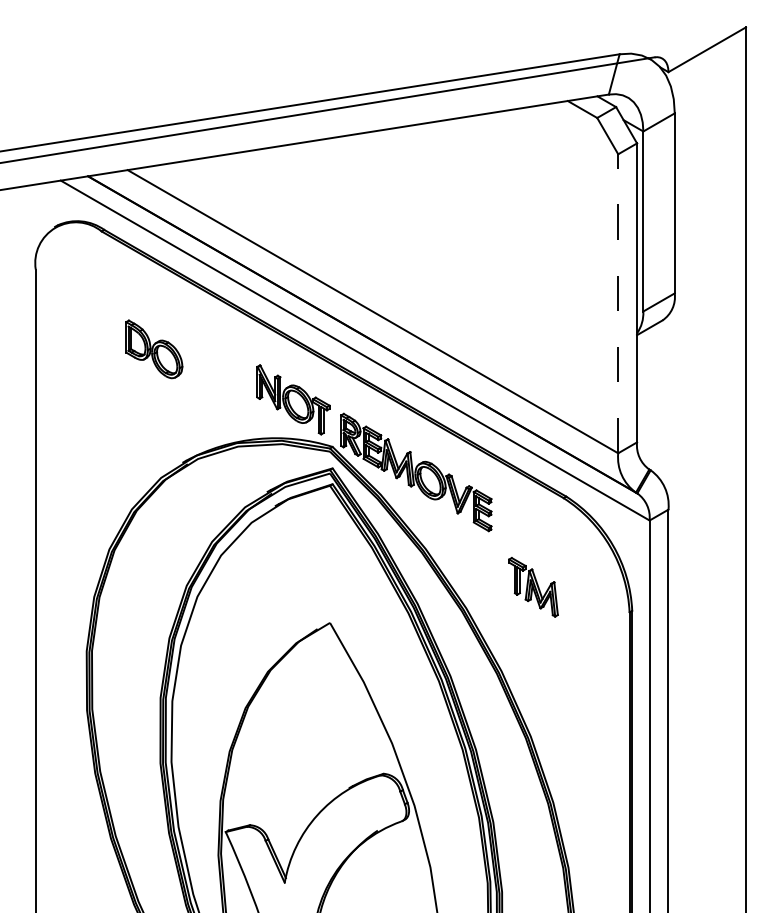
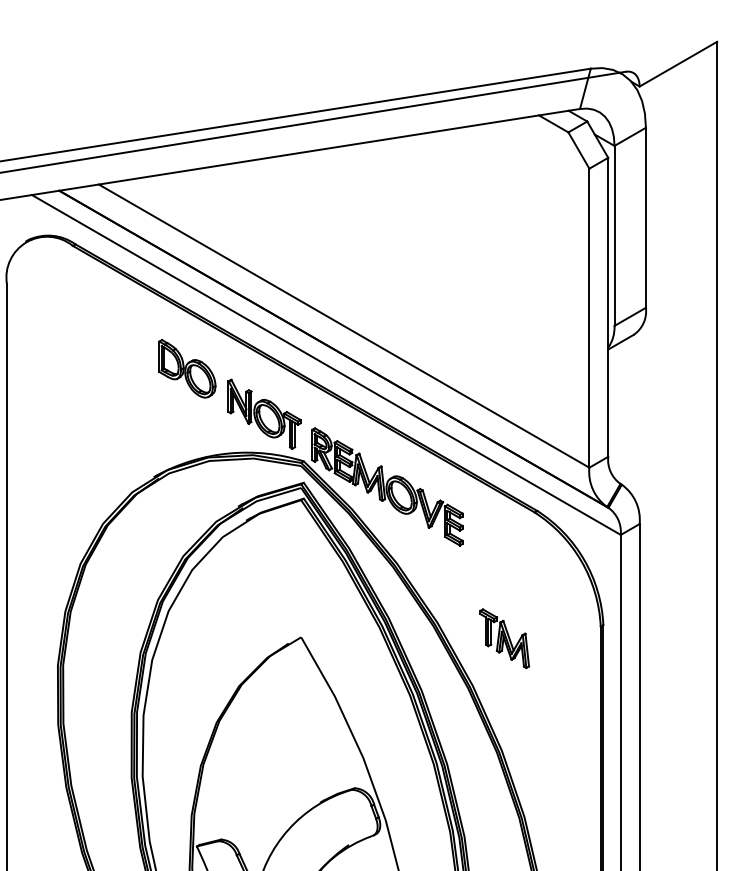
line: (618, 303) -> (589, 317), dashed -> solid
part: (154, 349) -> (187, 368), moved
part: (533, 587) -> (504, 638), moved

